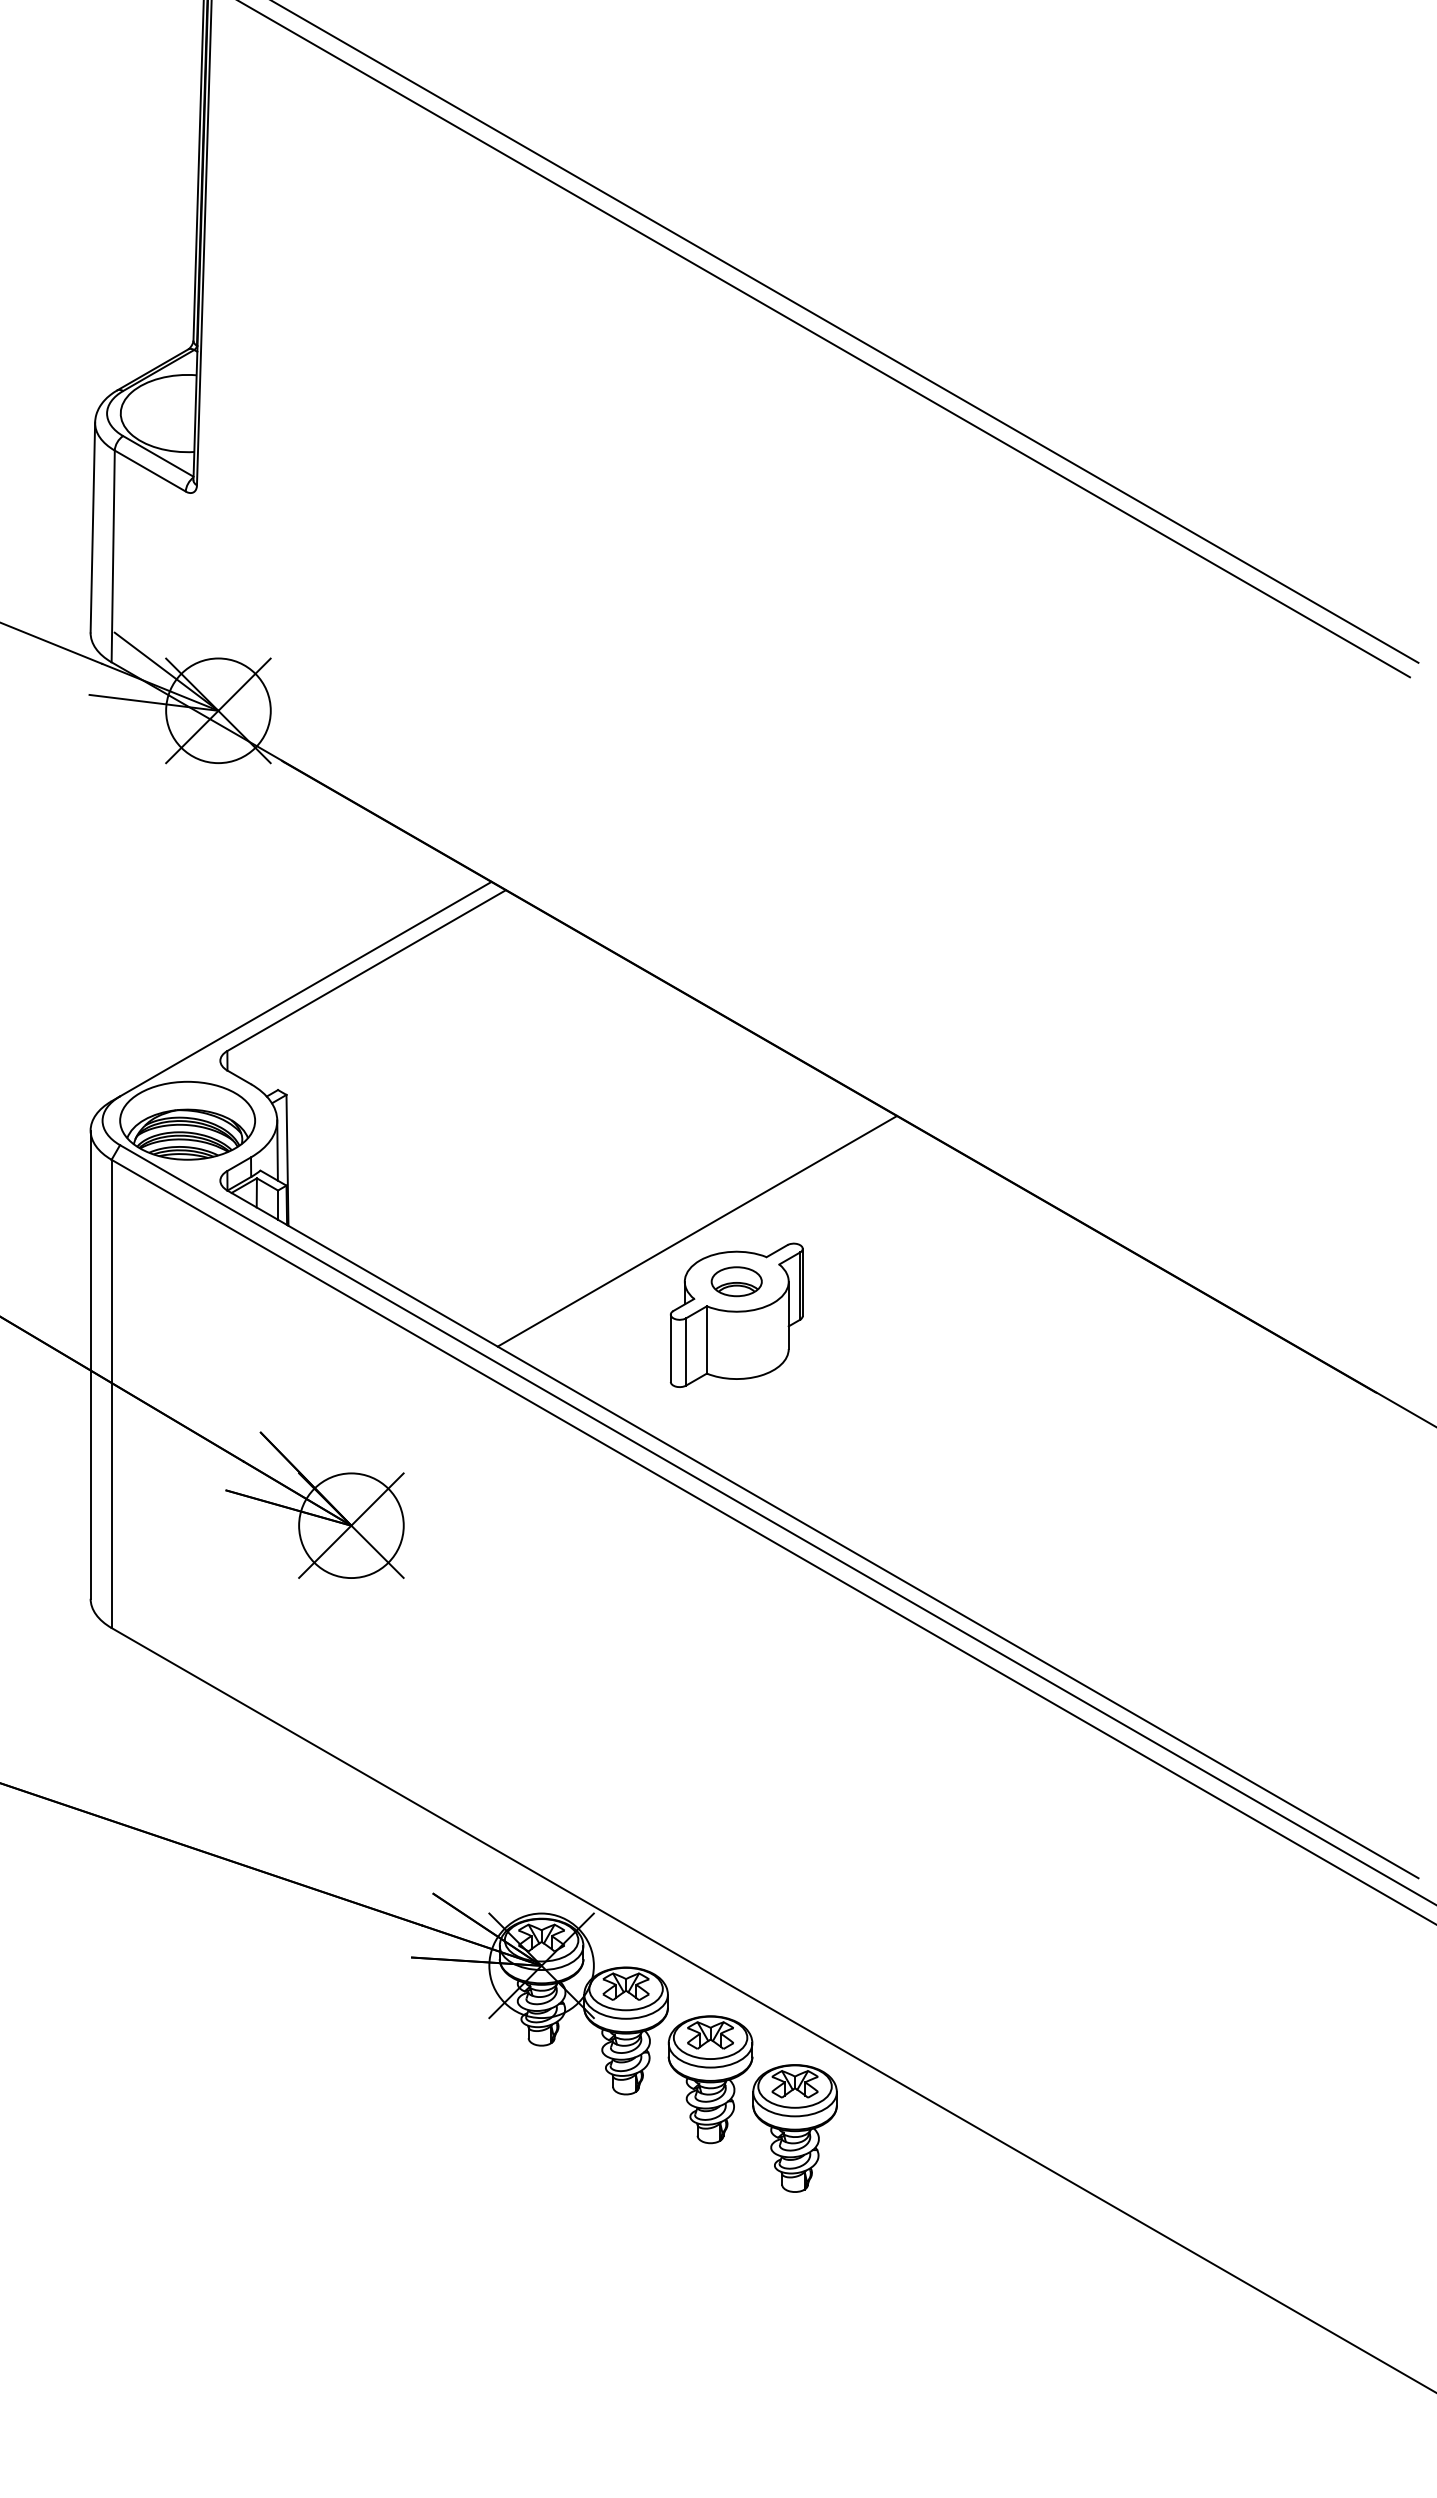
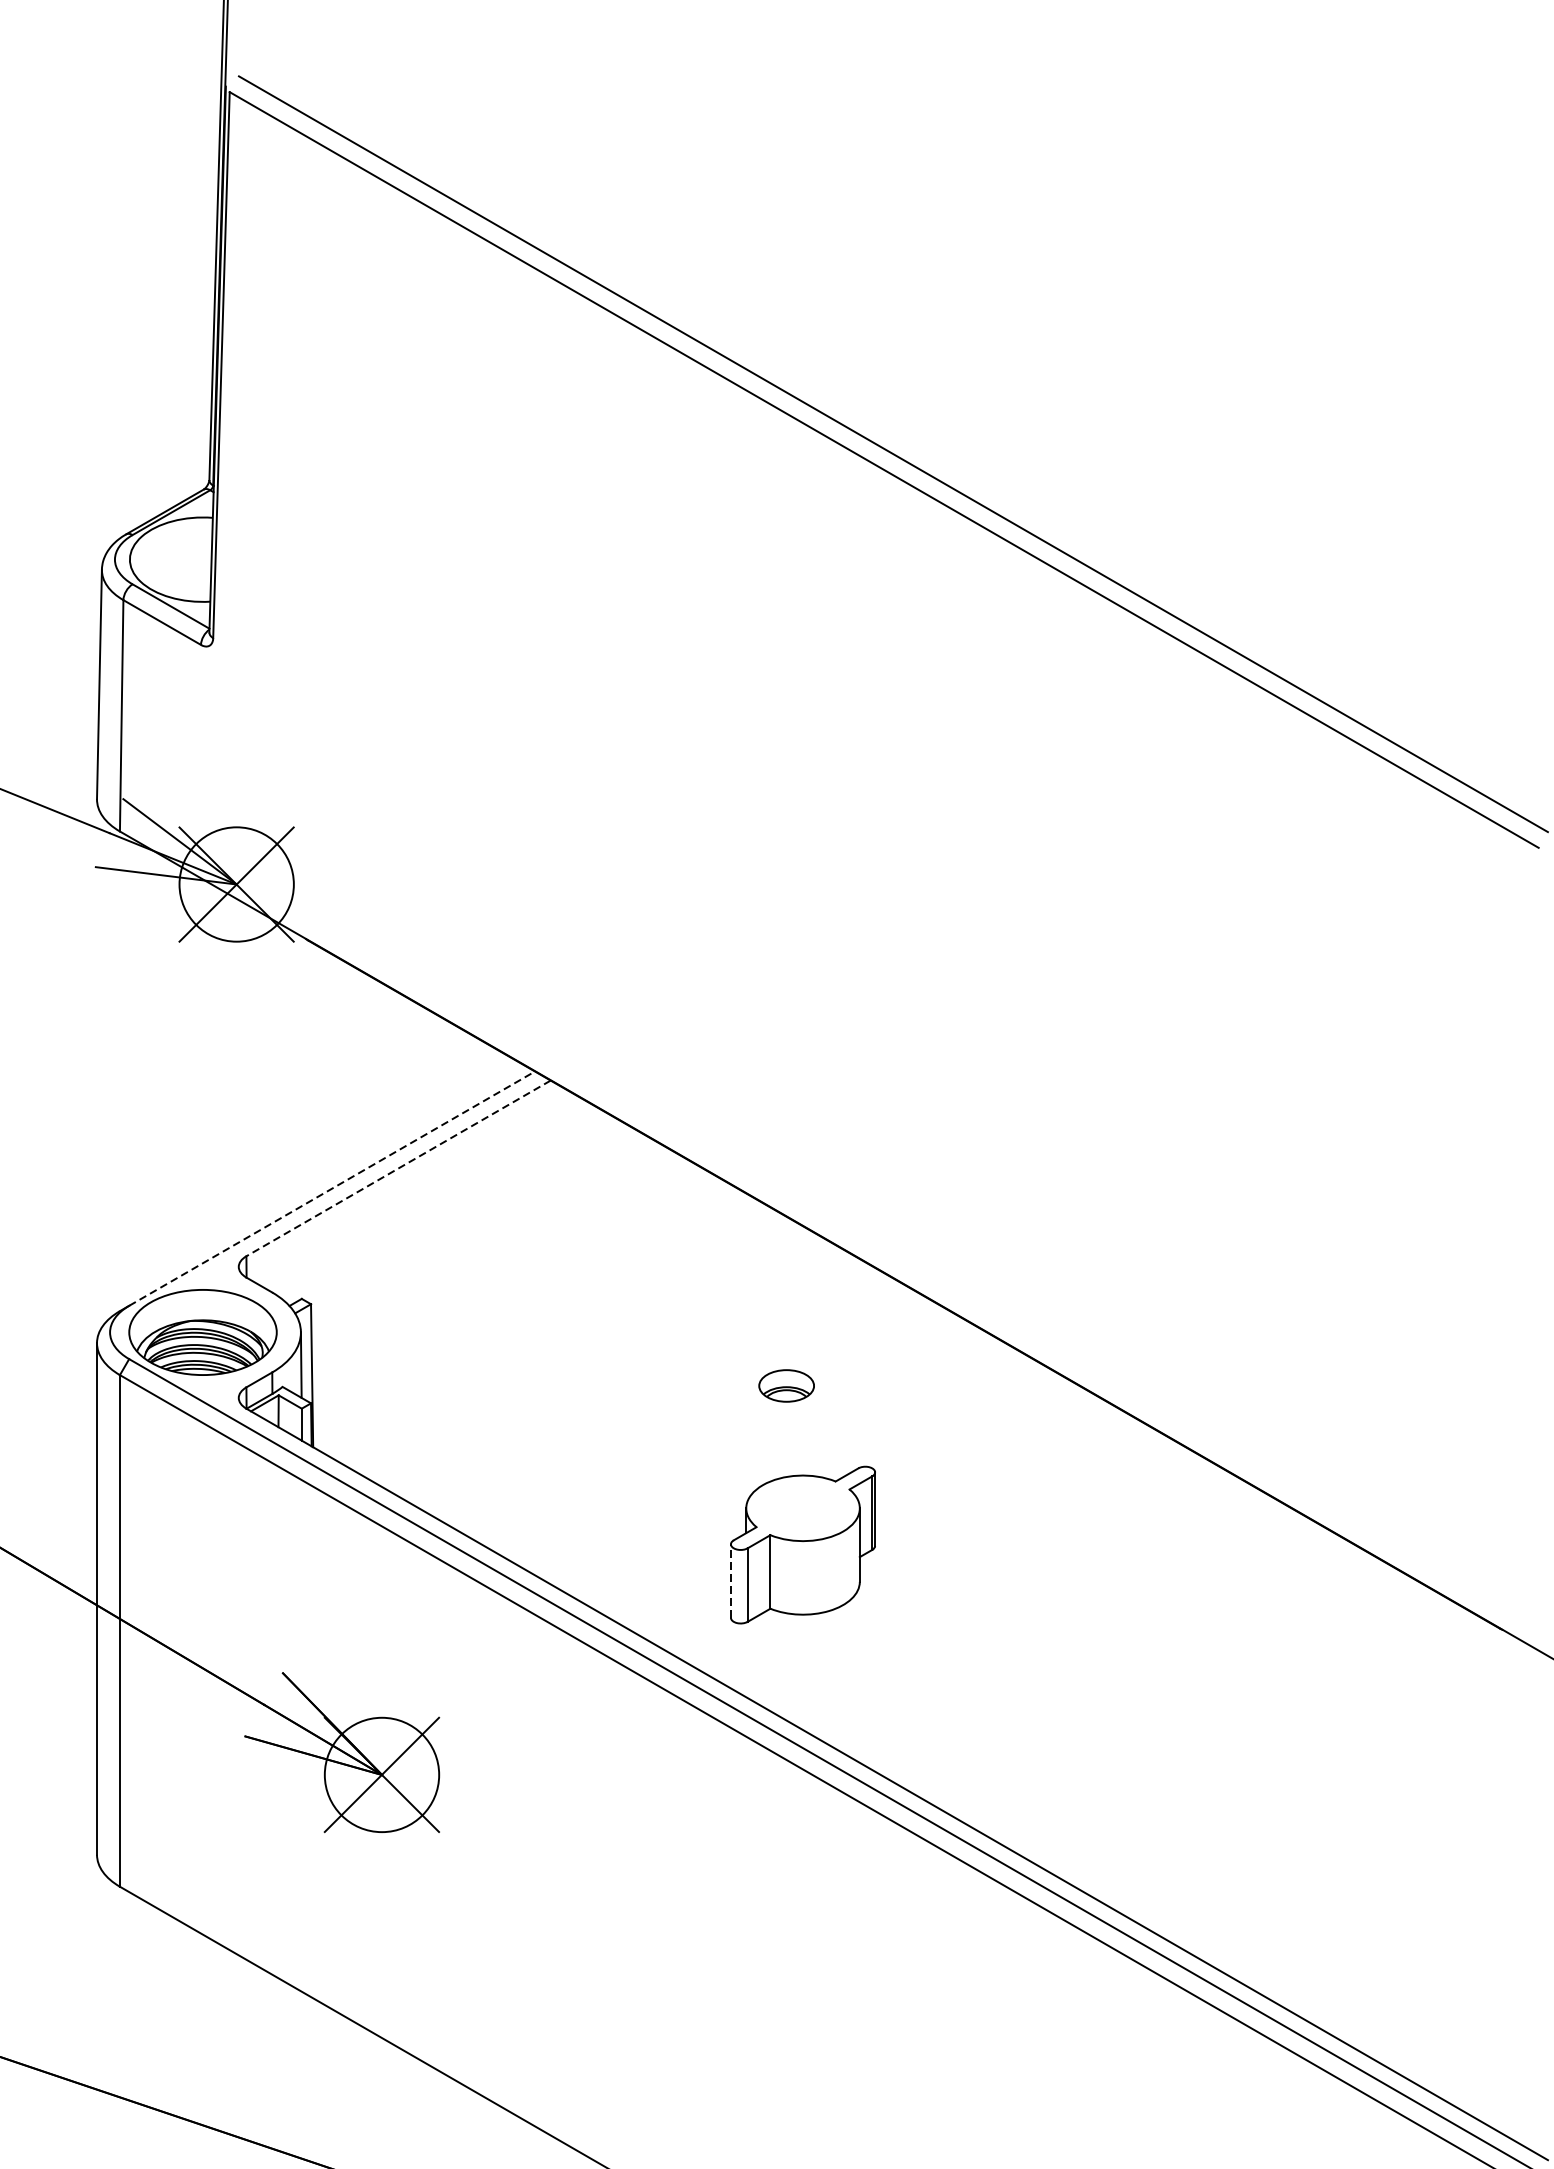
line: (366, 970) -> (398, 1168), solid -> dashed
line: (306, 988) -> (332, 1187), solid -> dashed
line: (696, 1231) -> (759, 1453), removed
part: (736, 1281) -> (786, 1385), moved
line: (670, 1348) -> (730, 1581), solid -> dashed

